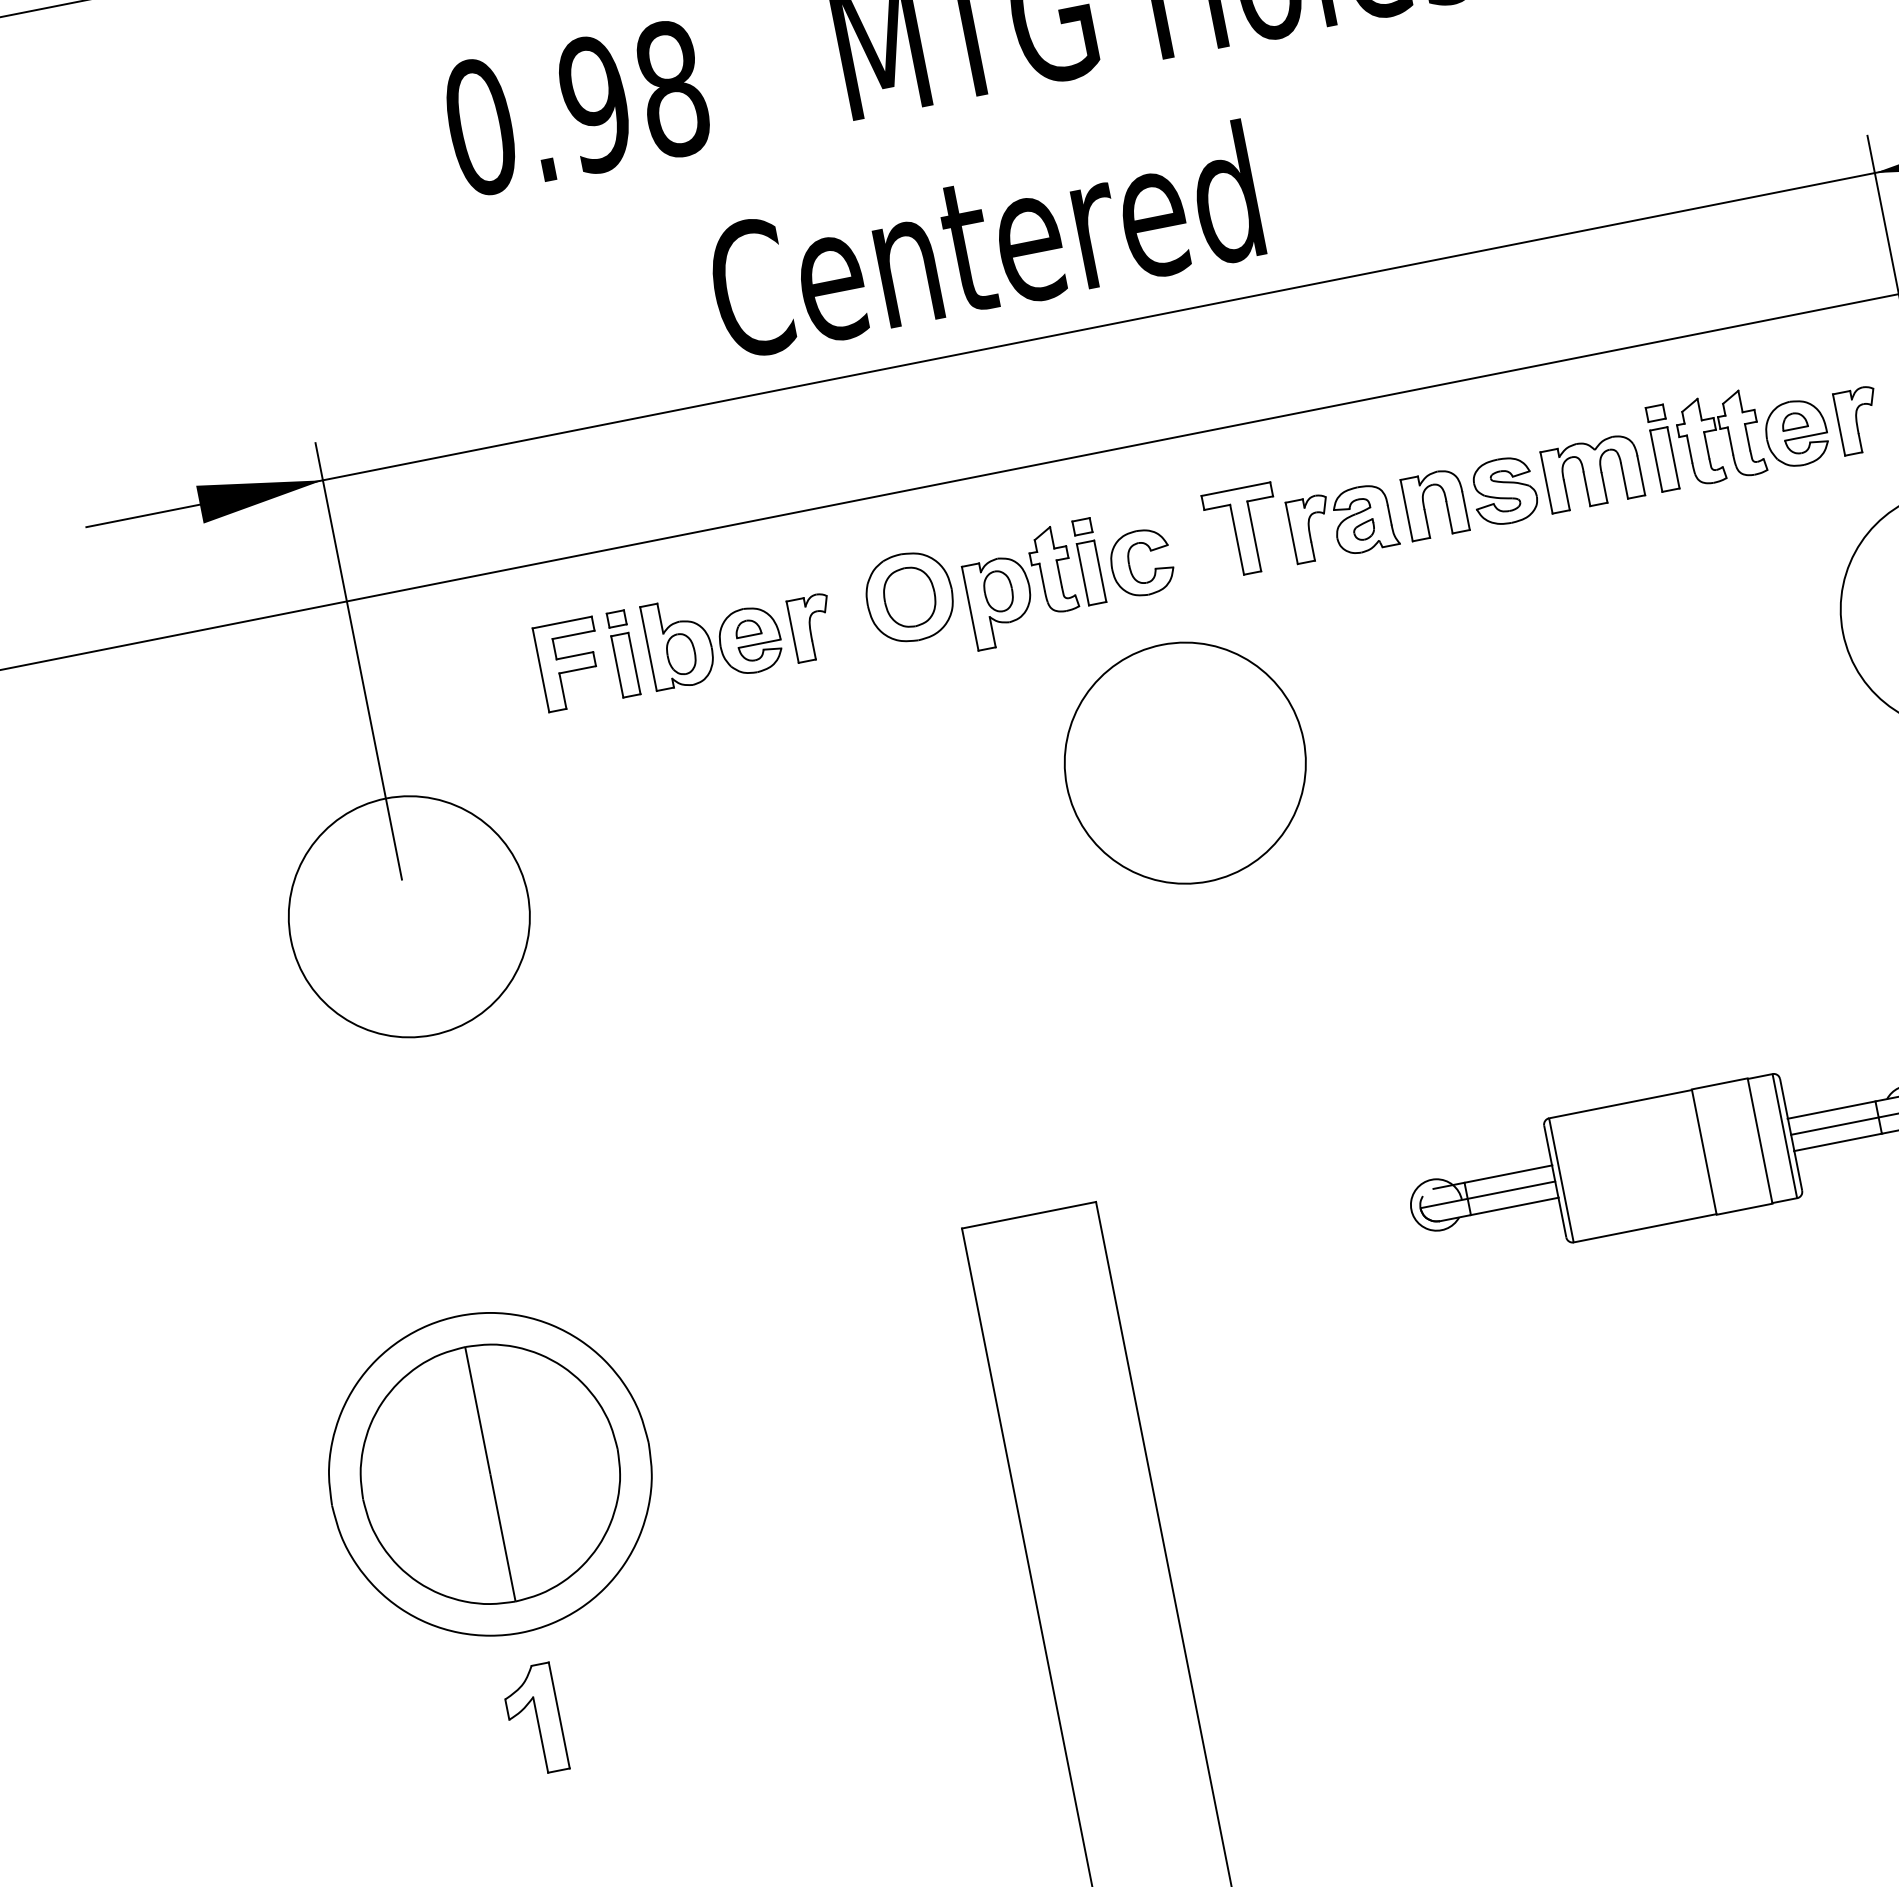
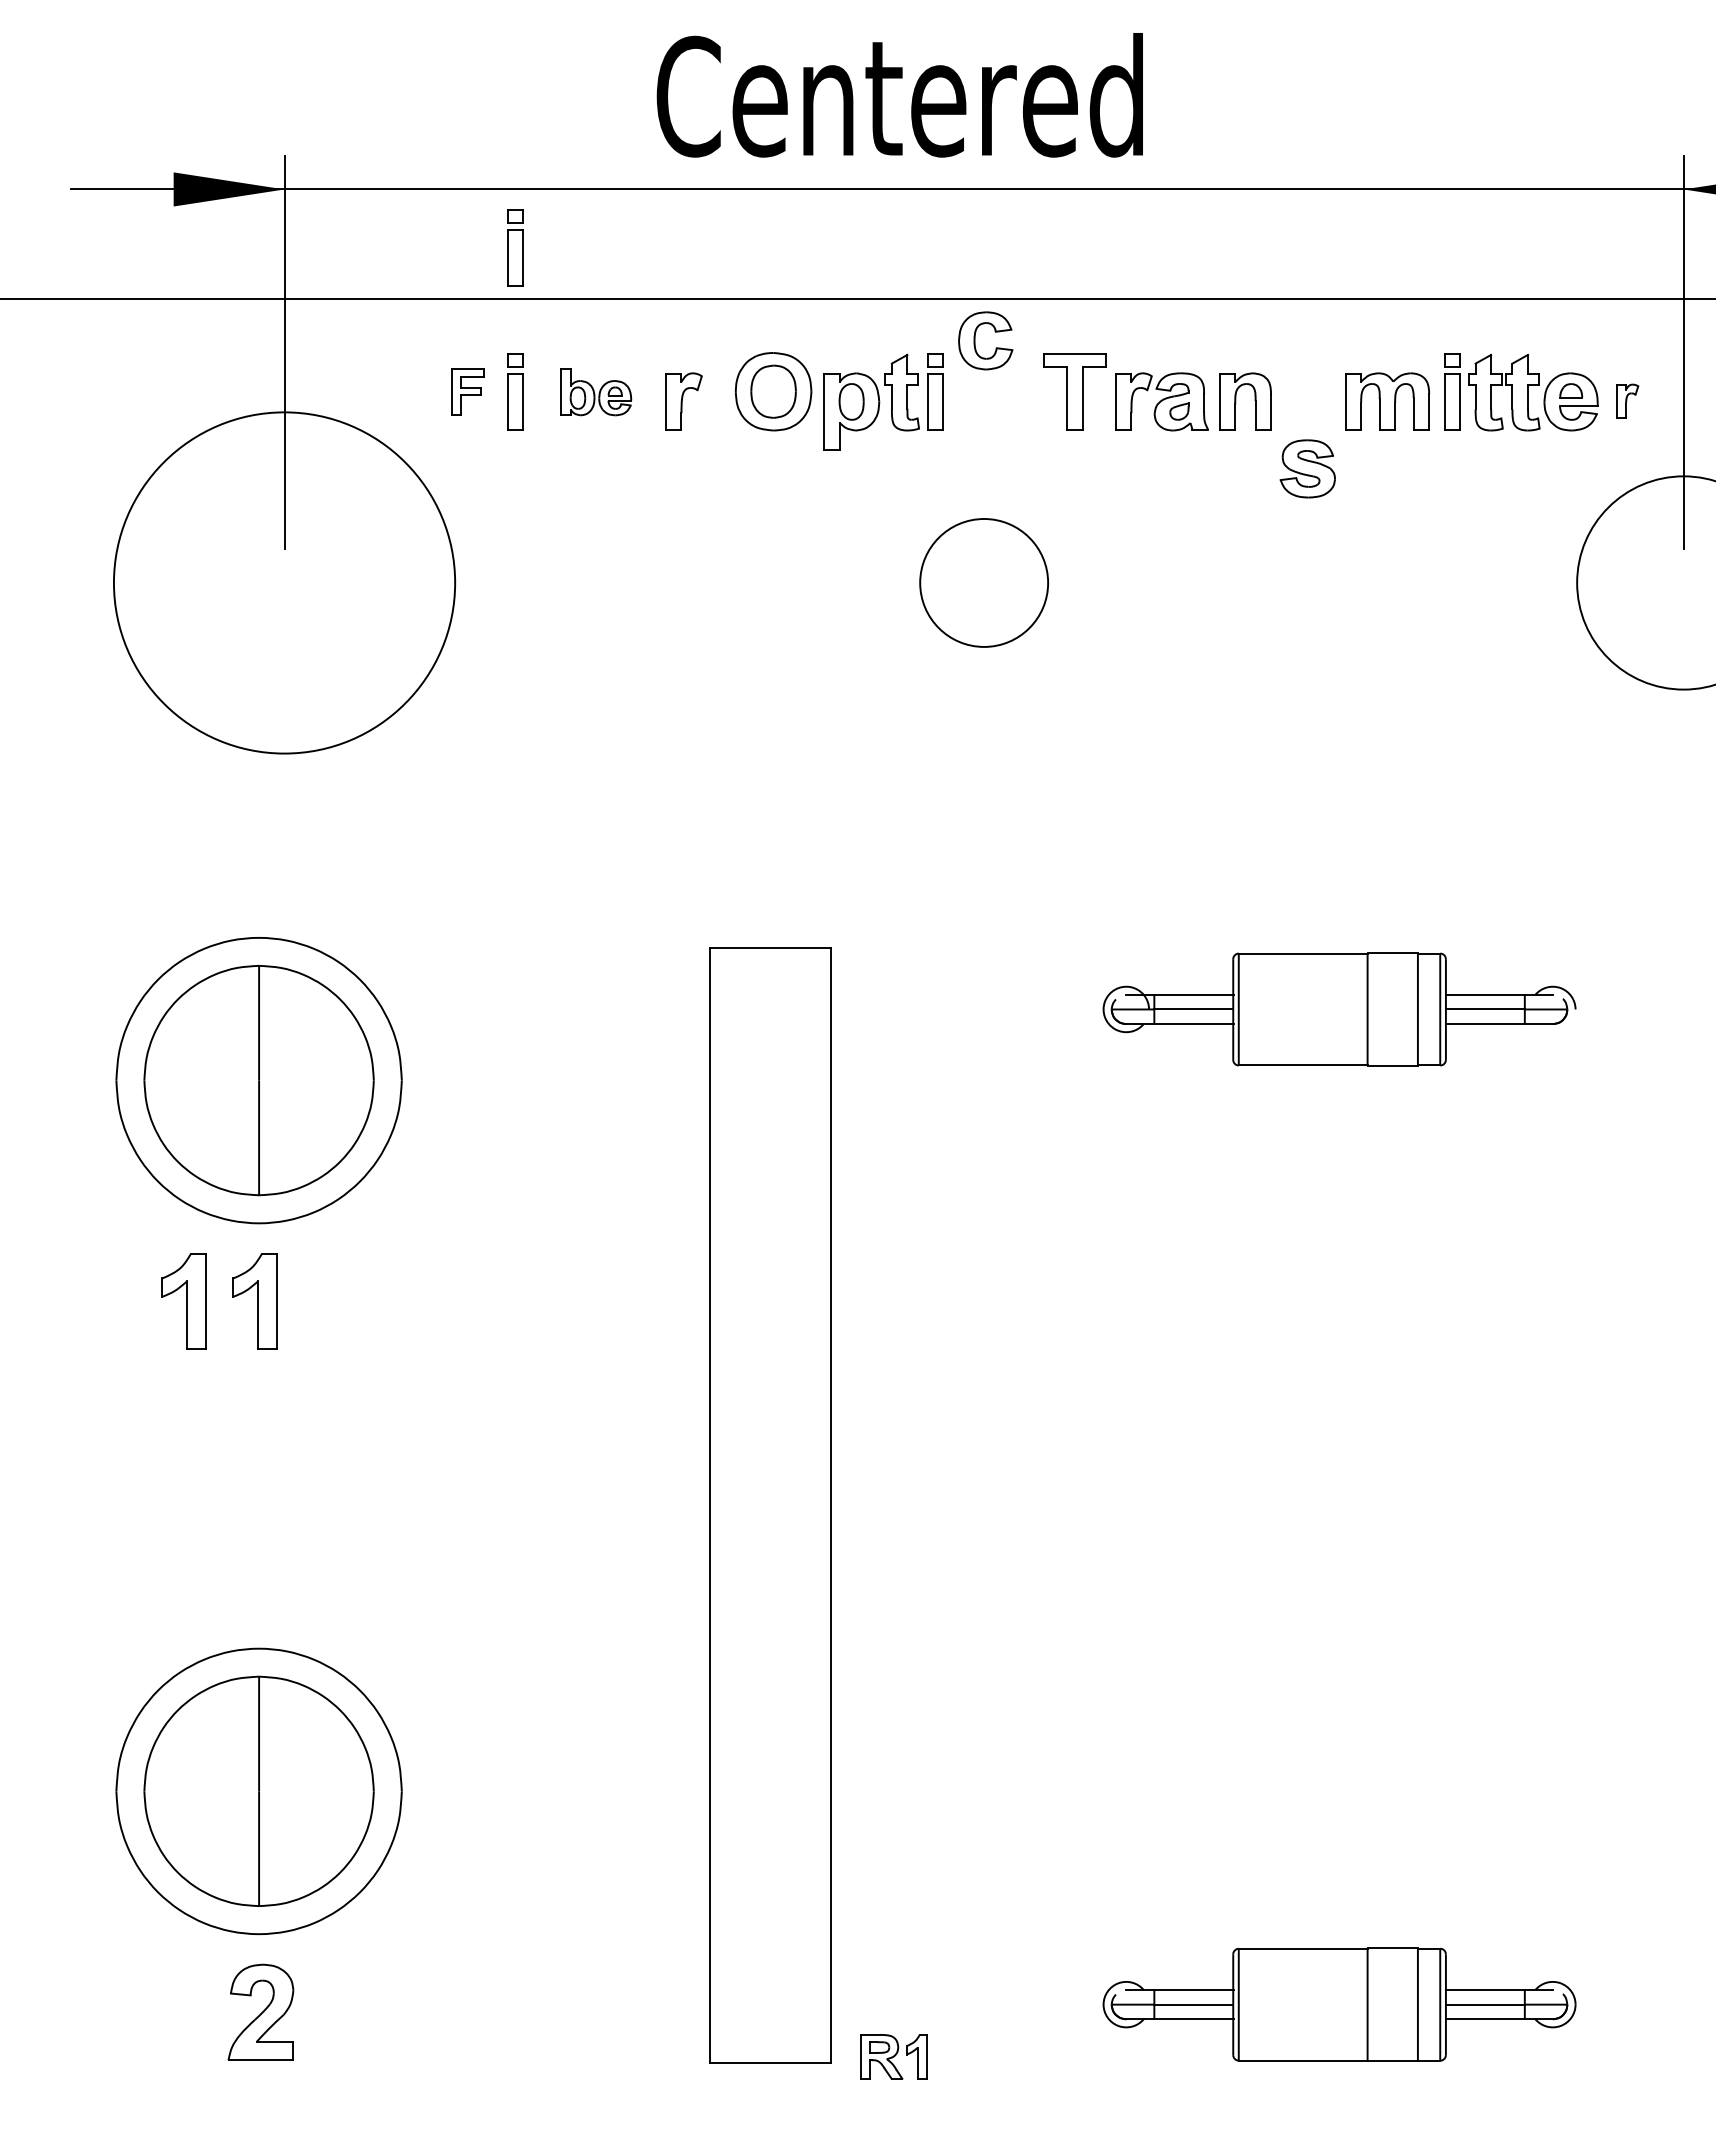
part: (1859, 420) -> (1627, 401), size x0.6
part: (1504, 490) -> (1307, 468), moved
part: (591, 493) -> (515, 247), added
part: (1130, 564) -> (975, 340), moved
part: (713, 637) -> (596, 392), size x0.6
part: (570, 664) -> (467, 391), size x0.6
circle: (1184, 762) -> (983, 582), size x0.6
circle: (409, 916) -> (284, 582), size x1.6
part: (455, 1735) -> (183, 1301), added

